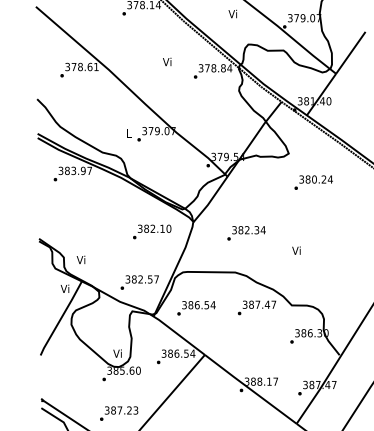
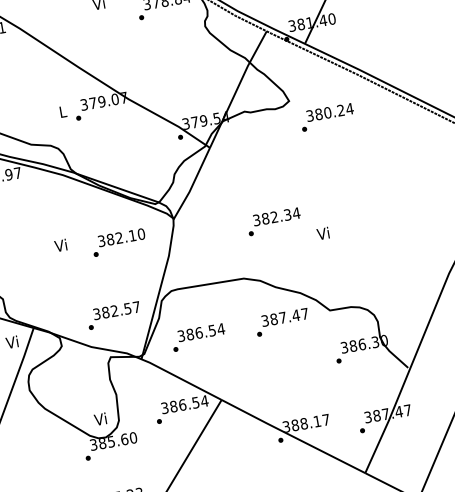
text: (313, 182) -> (327, 117), moved
text: (246, 233) -> (274, 221), moved
text: (80, 259) -> (60, 245), moved

